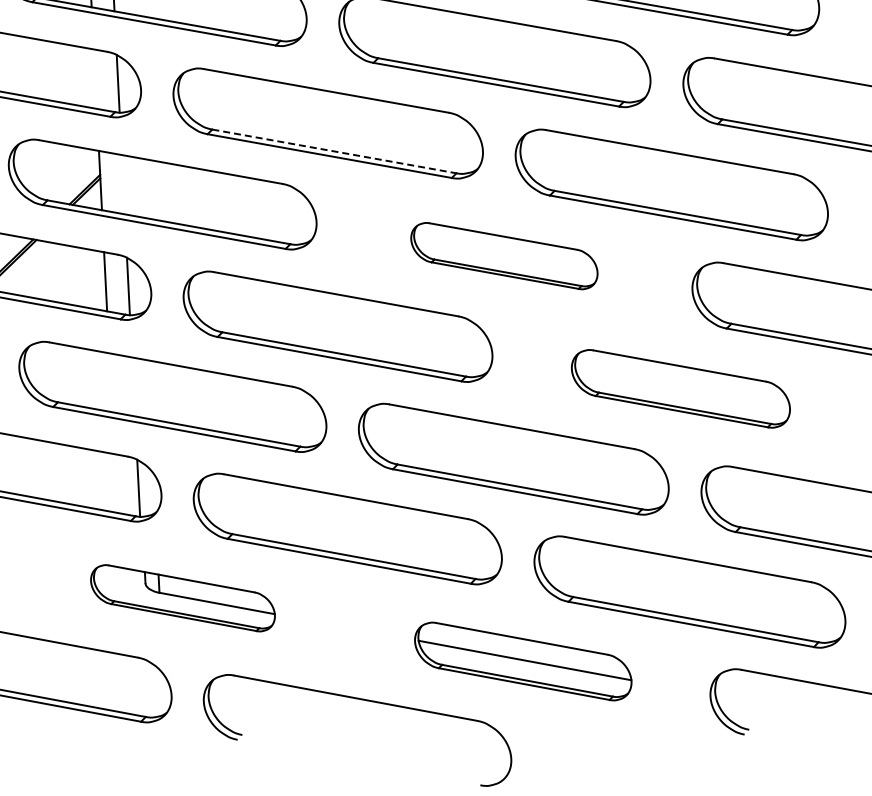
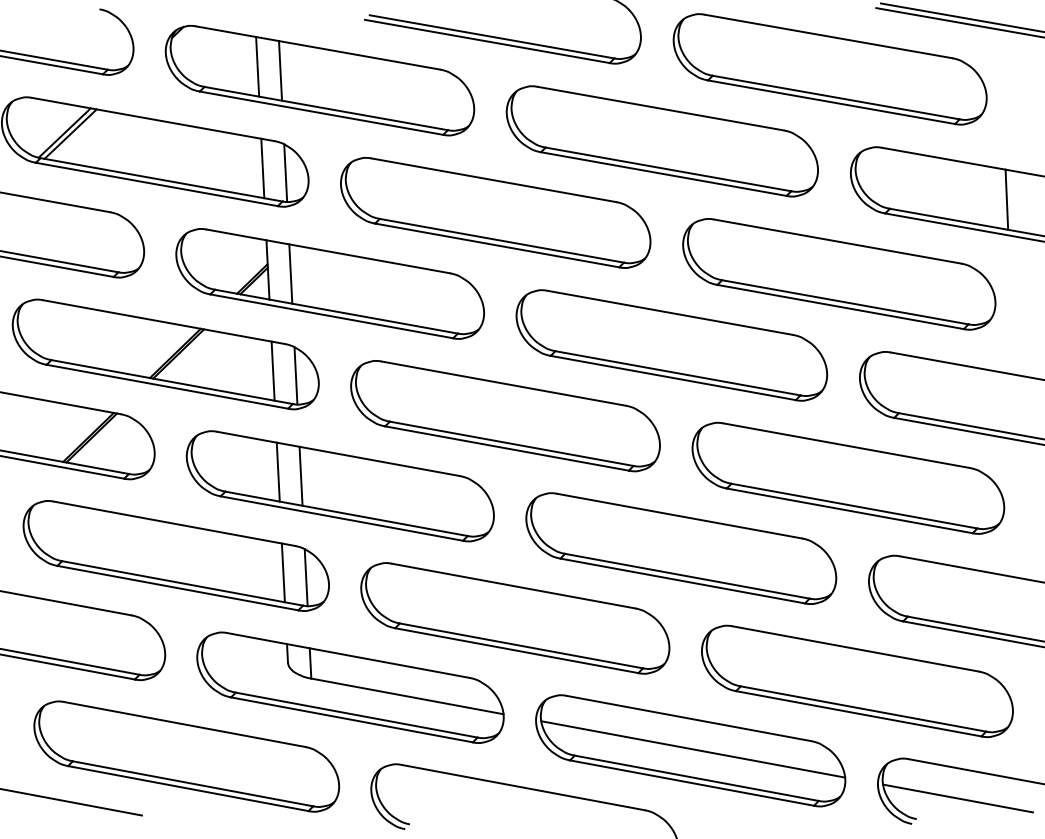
line: (95, 79) -> (262, 168), added
line: (839, 110) -> (1006, 199), added
line: (335, 151) -> (502, 240), dashed -> solid
line: (123, 184) -> (290, 273), added
part: (504, 256) -> (671, 345), size x1.67
line: (110, 382) -> (277, 471), added
line: (133, 386) -> (300, 475), added
part: (681, 388) -> (848, 477), size x1.43
line: (115, 483) -> (282, 572), added
part: (183, 598) -> (350, 687), size x1.67
part: (523, 661) -> (690, 750), size x1.43
line: (791, 709) -> (958, 798), added

